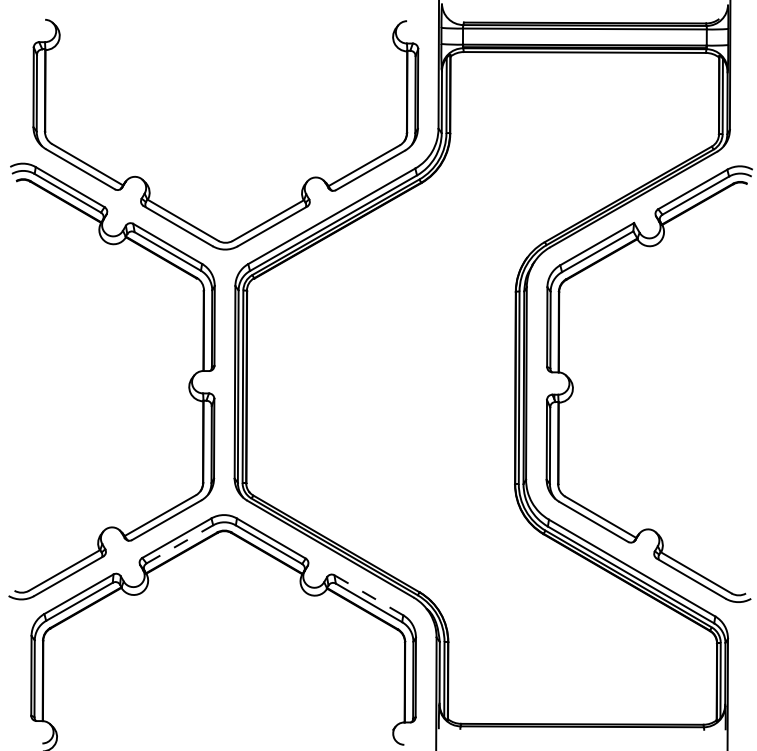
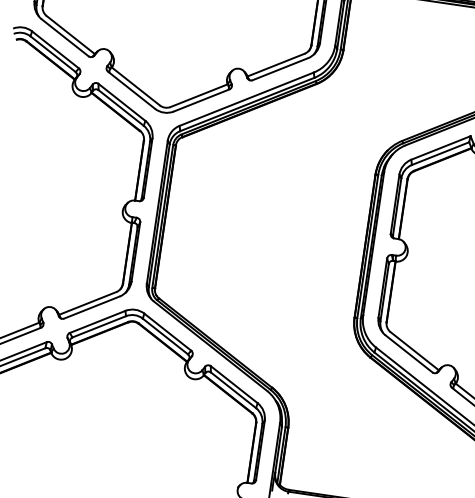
line: (180, 544) -> (99, 327), dashed -> solid
line: (368, 595) -> (233, 384), dashed -> solid

